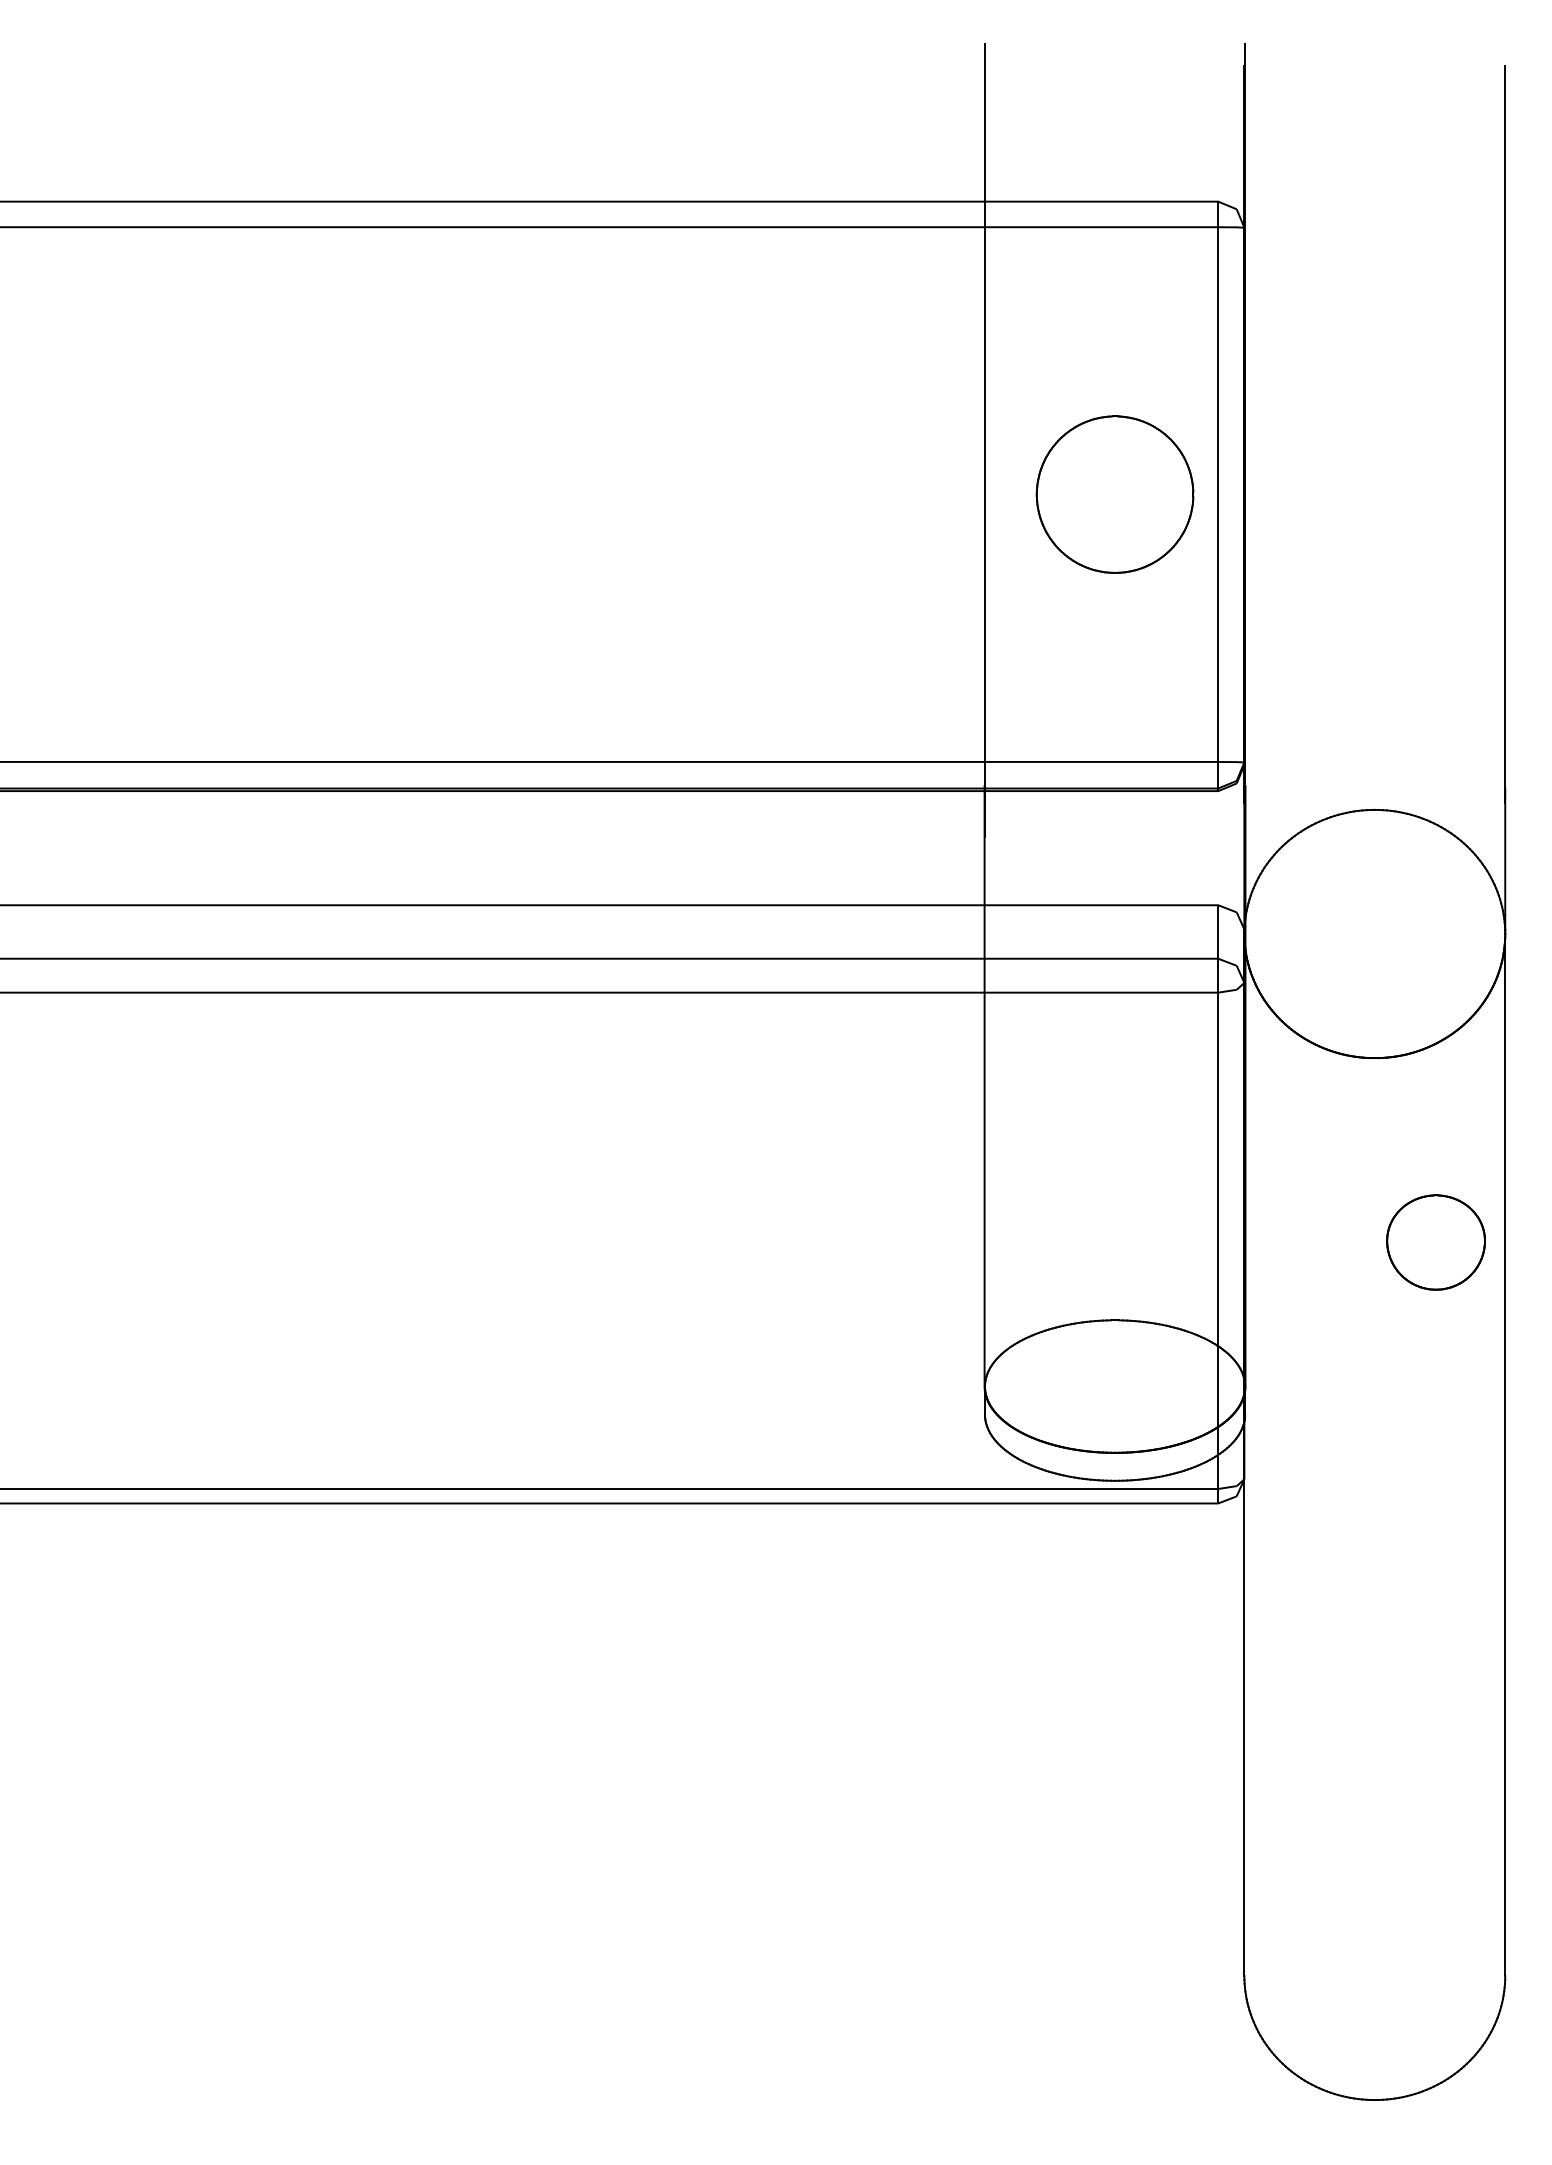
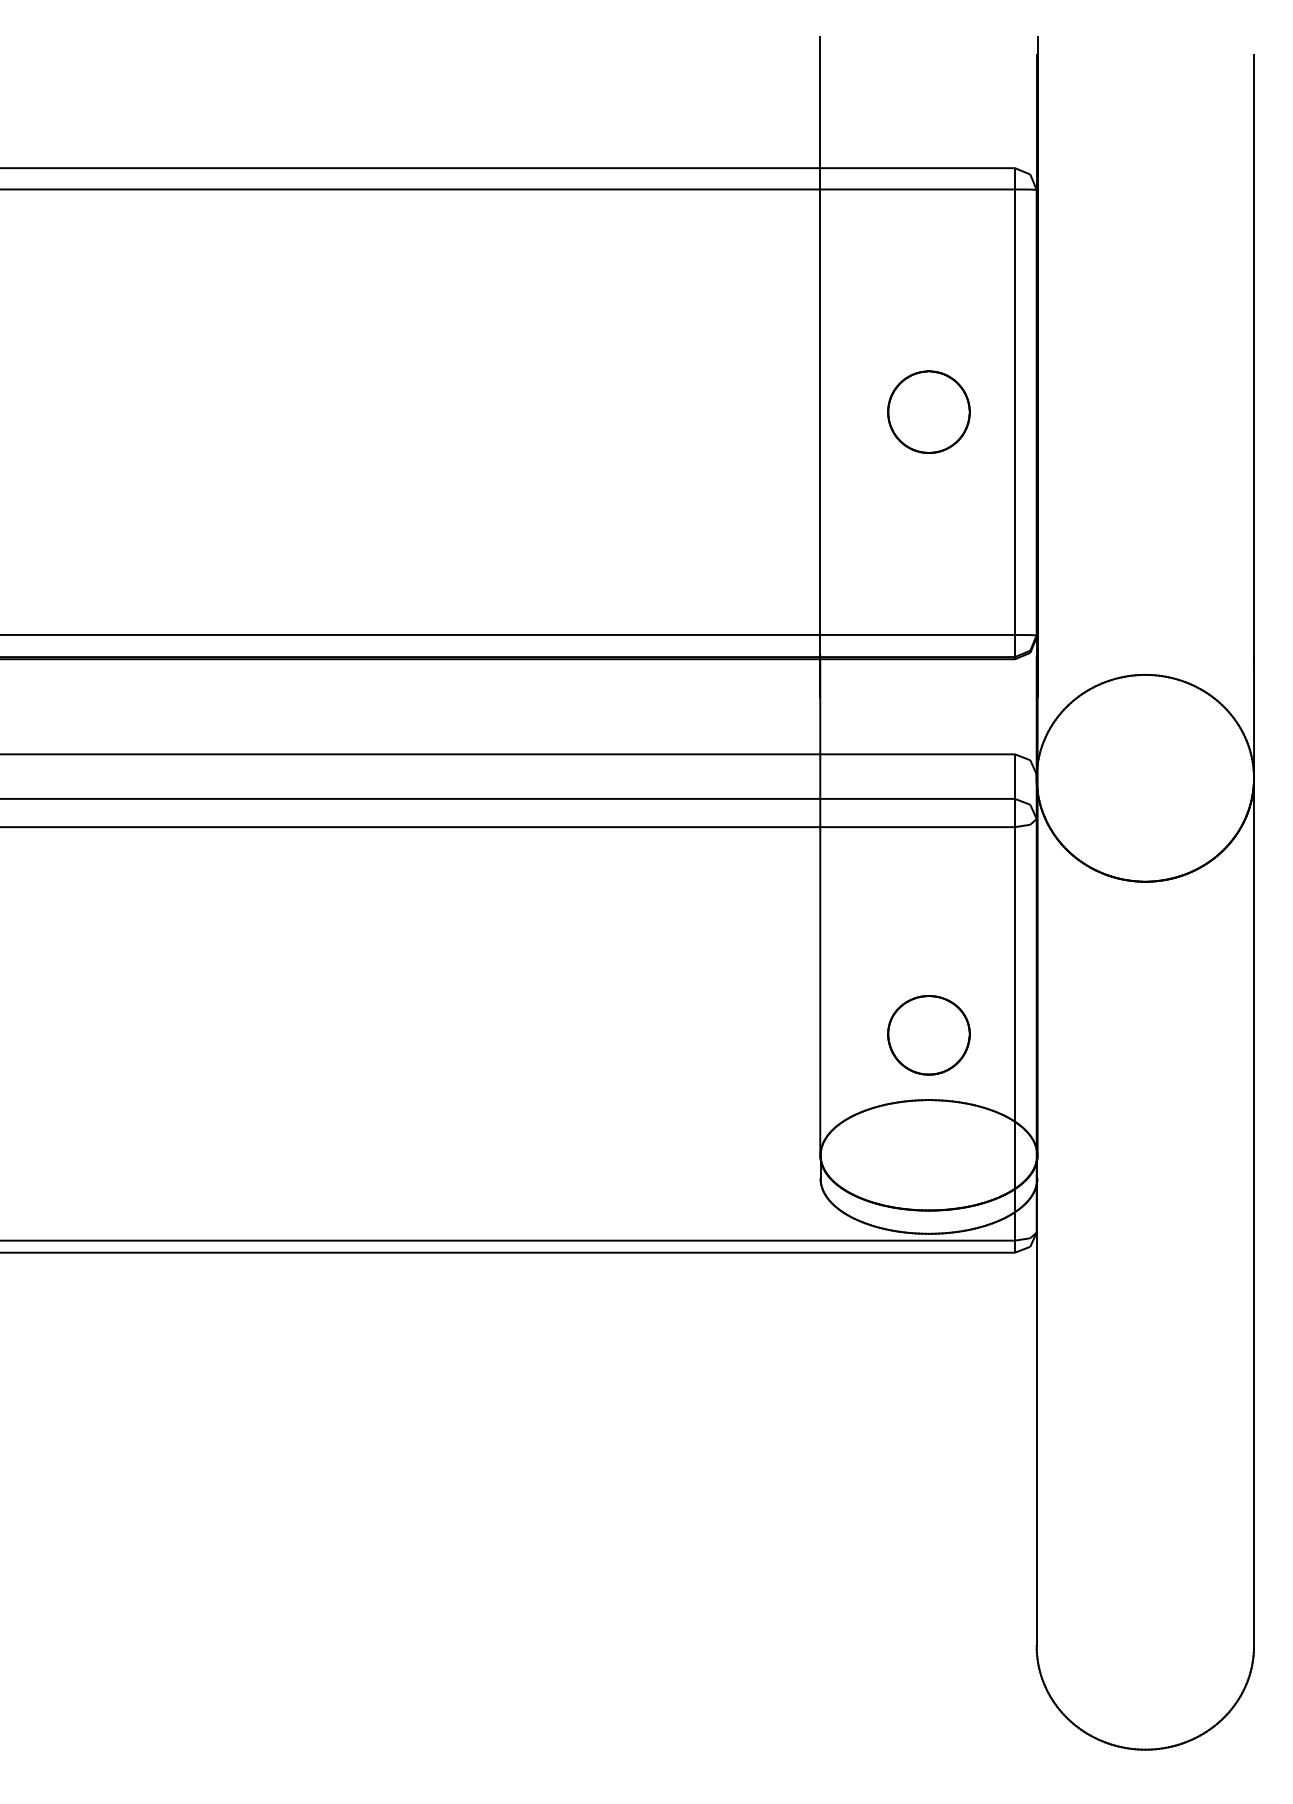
part: (1114, 494) -> (928, 412), size x0.62
part: (1435, 1242) -> (928, 1035), moved

